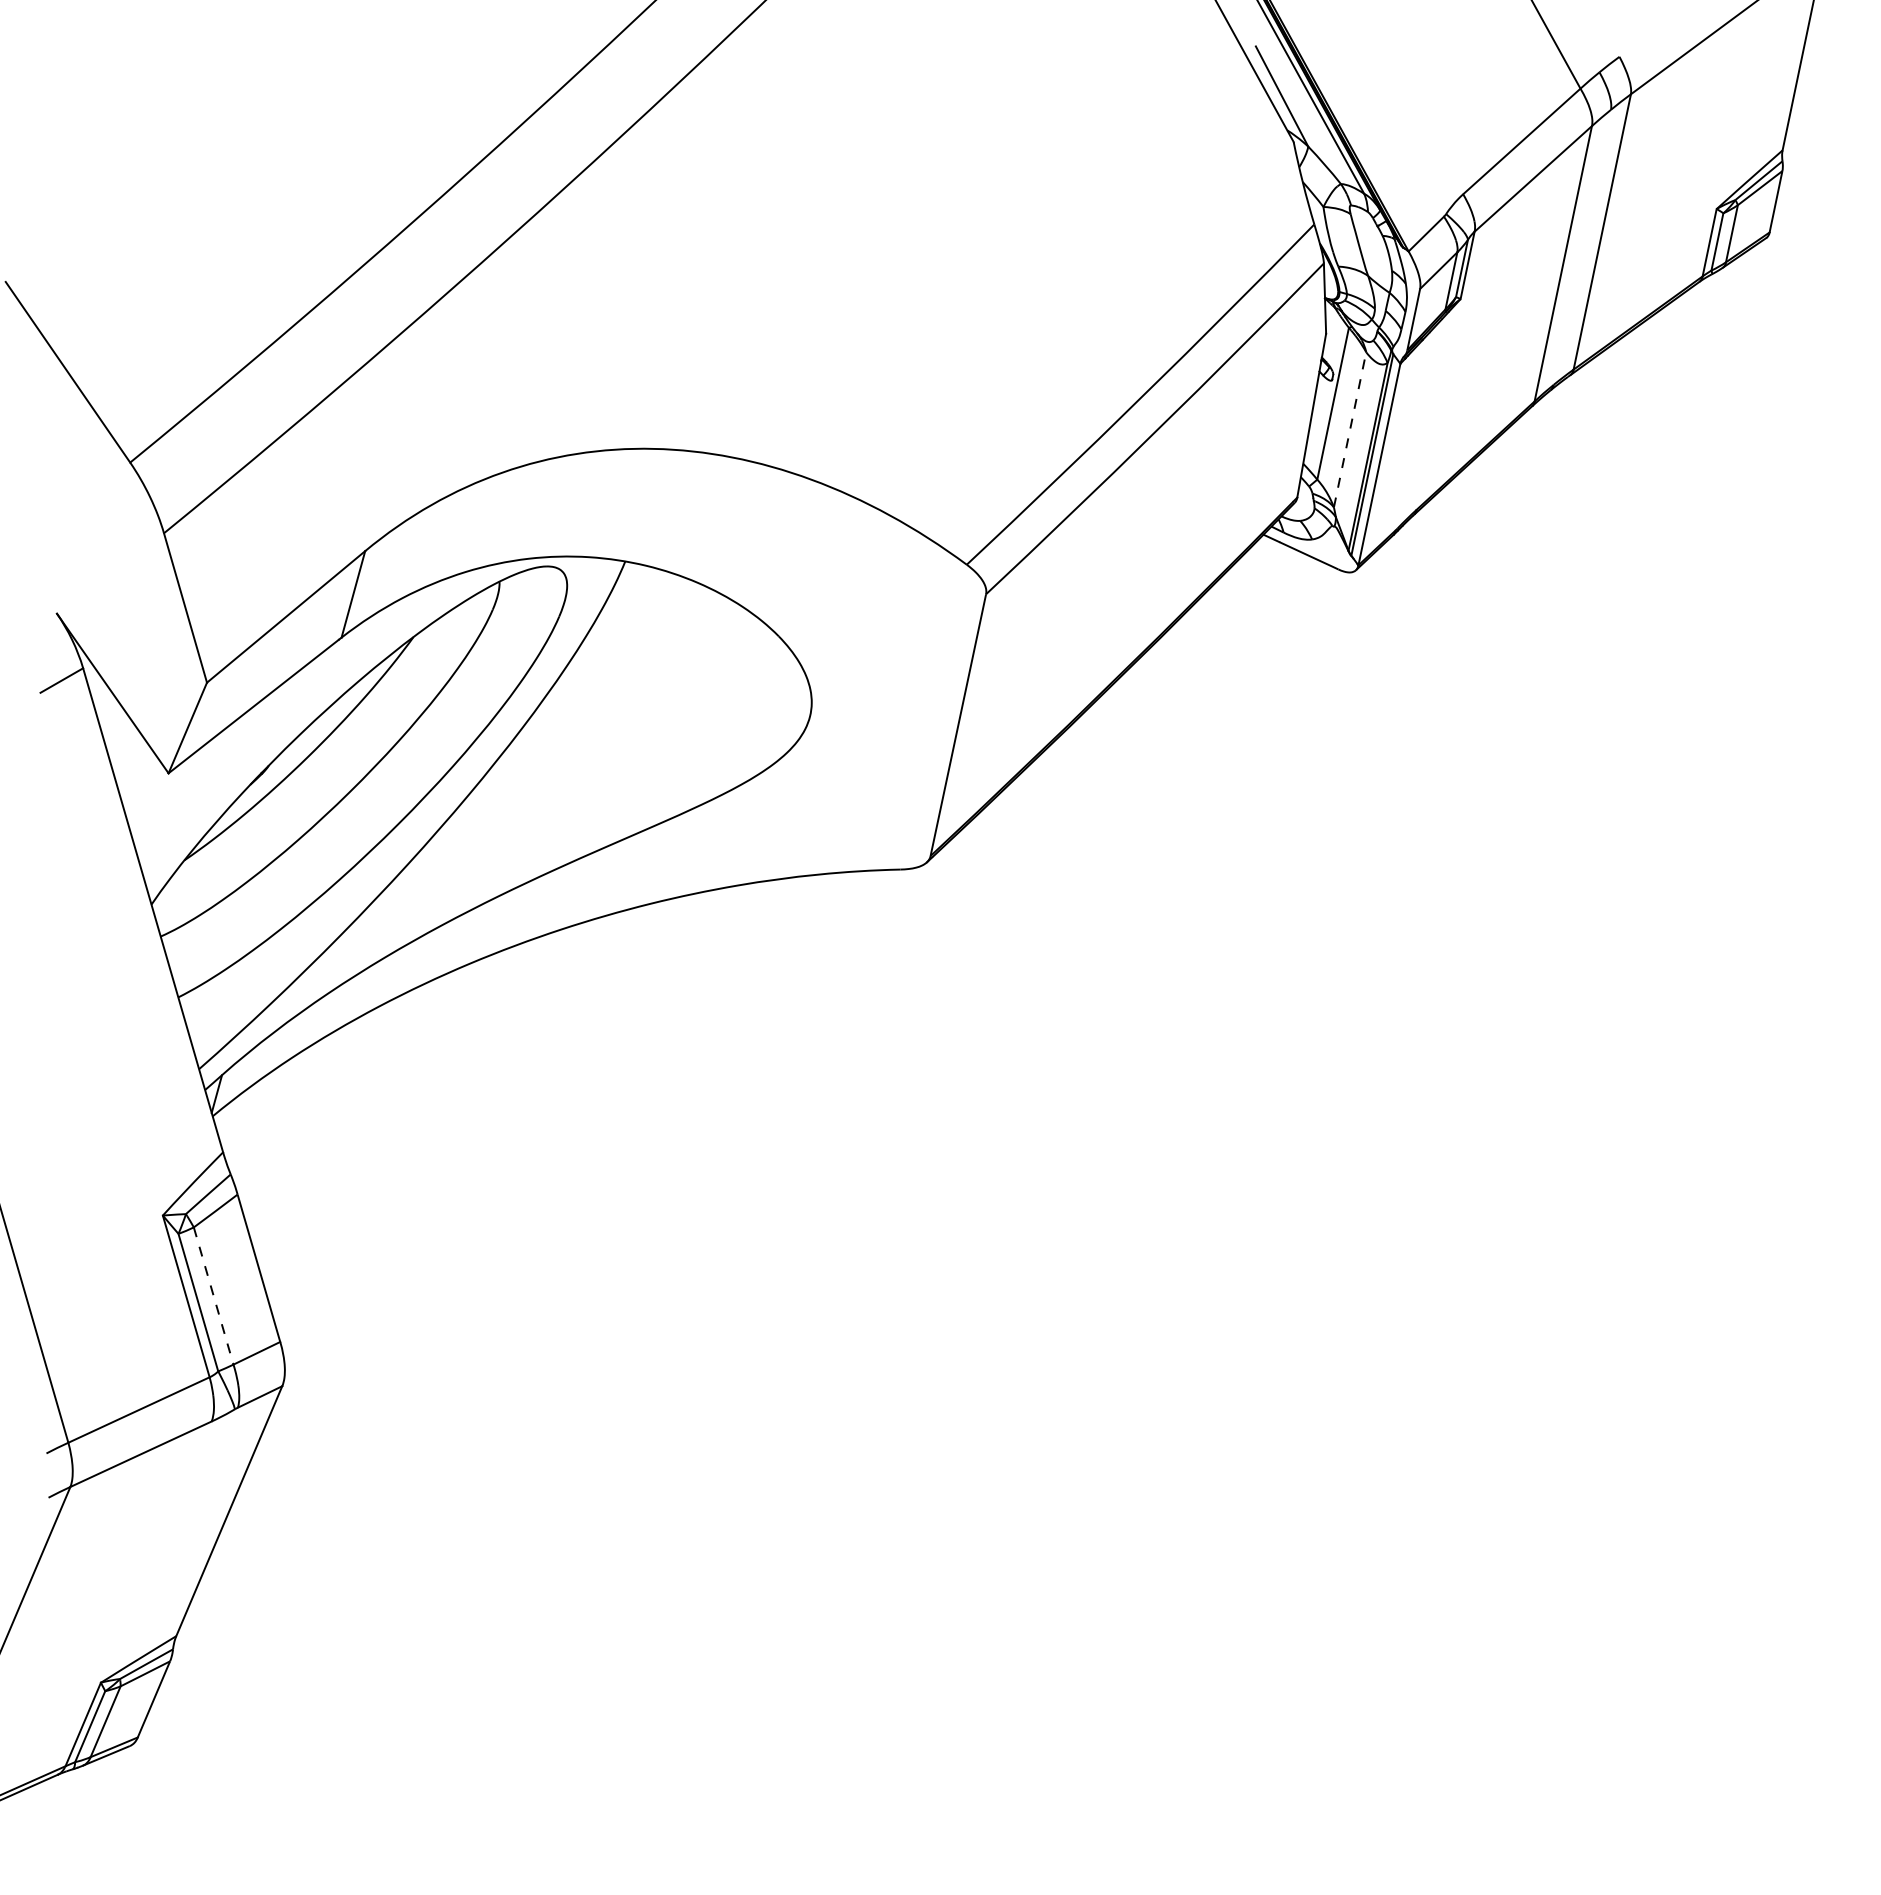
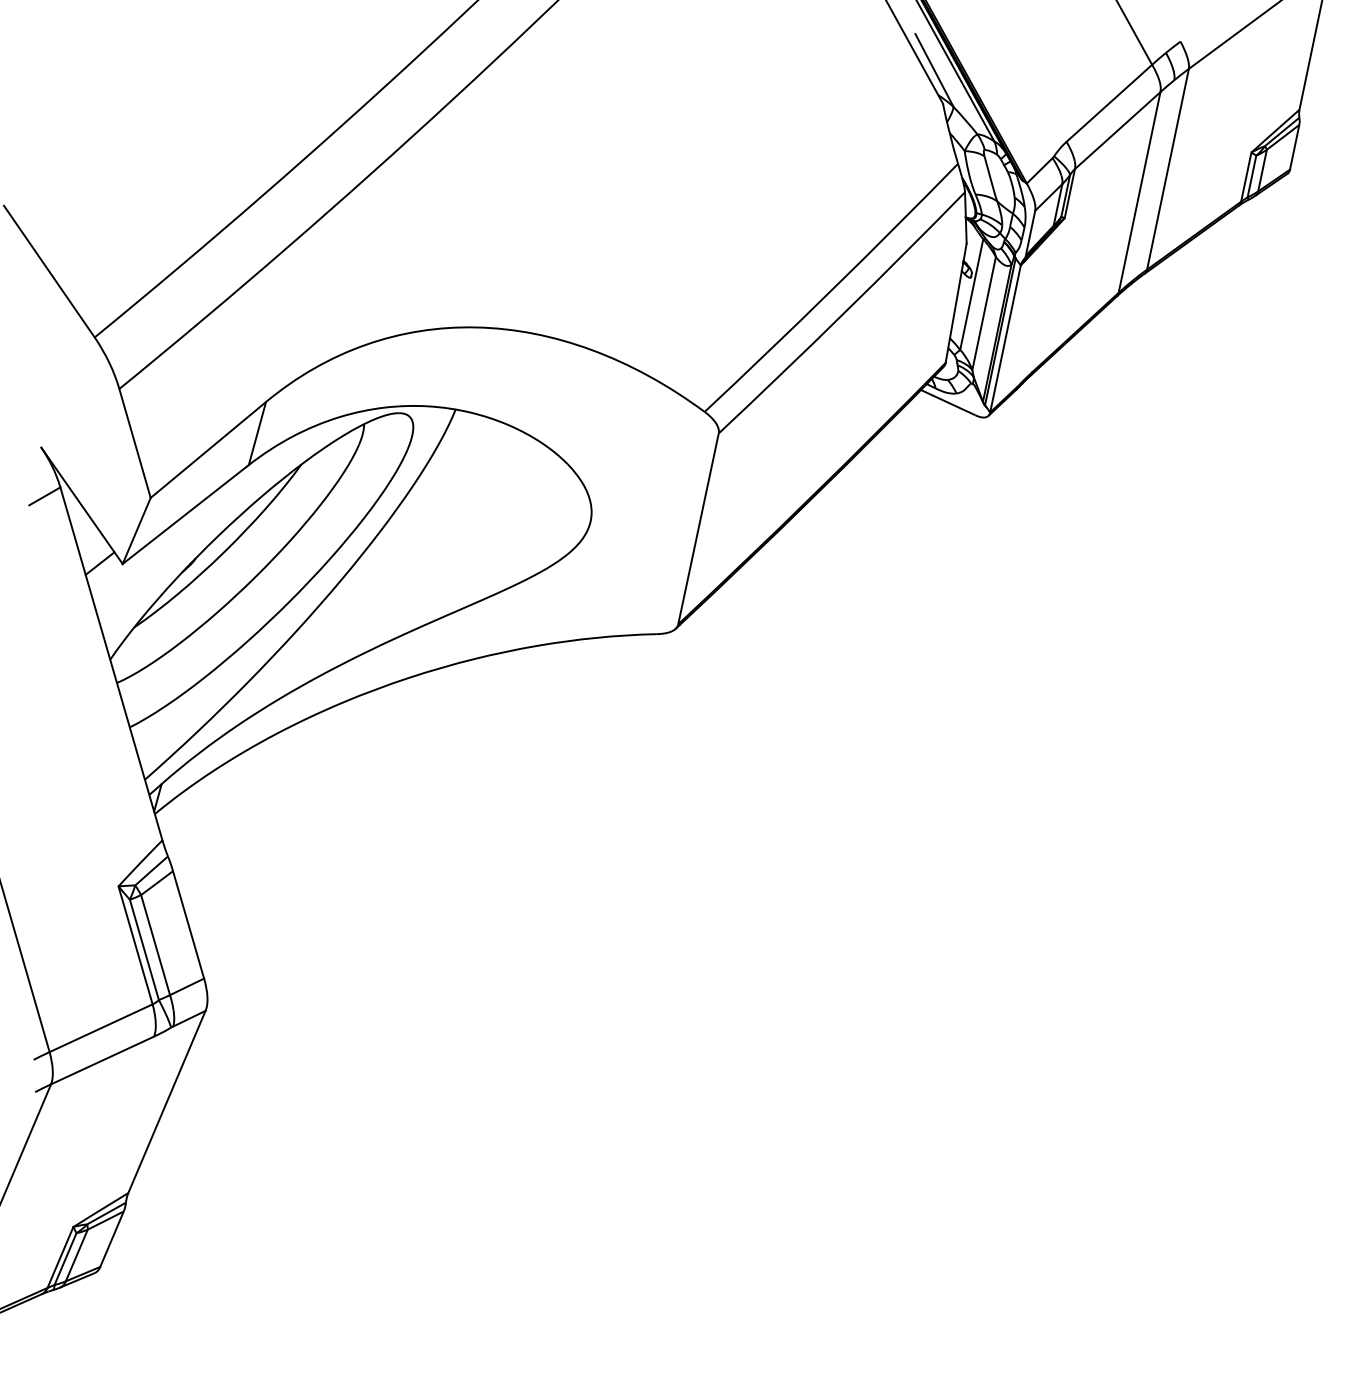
line: (1350, 429) -> (984, 313), dashed -> solid
line: (137, 772) -> (100, 563), added
line: (213, 1296) -> (155, 945), dashed -> solid

